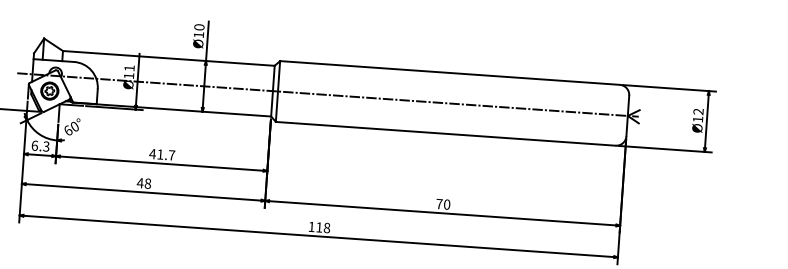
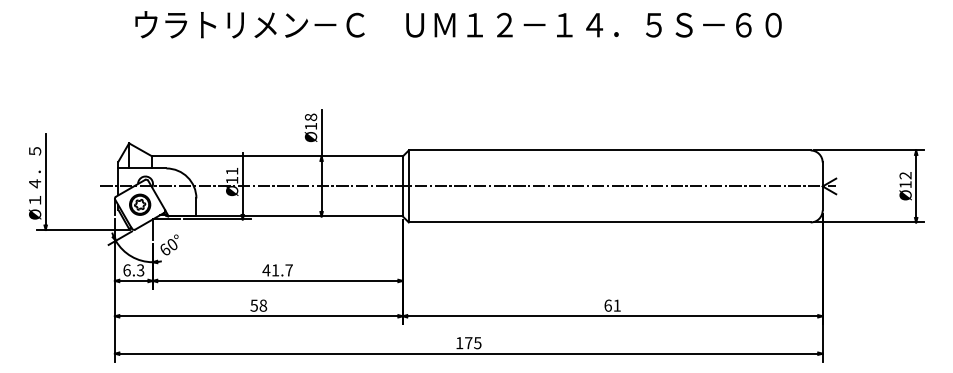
text: (198, 27) -> (310, 117), Ø10 -> Ø18
text: (140, 183) -> (254, 305), 48 -> 58
text: (443, 204) -> (612, 305), 70 -> 61
text: (323, 228) -> (473, 343), 118 -> 175

